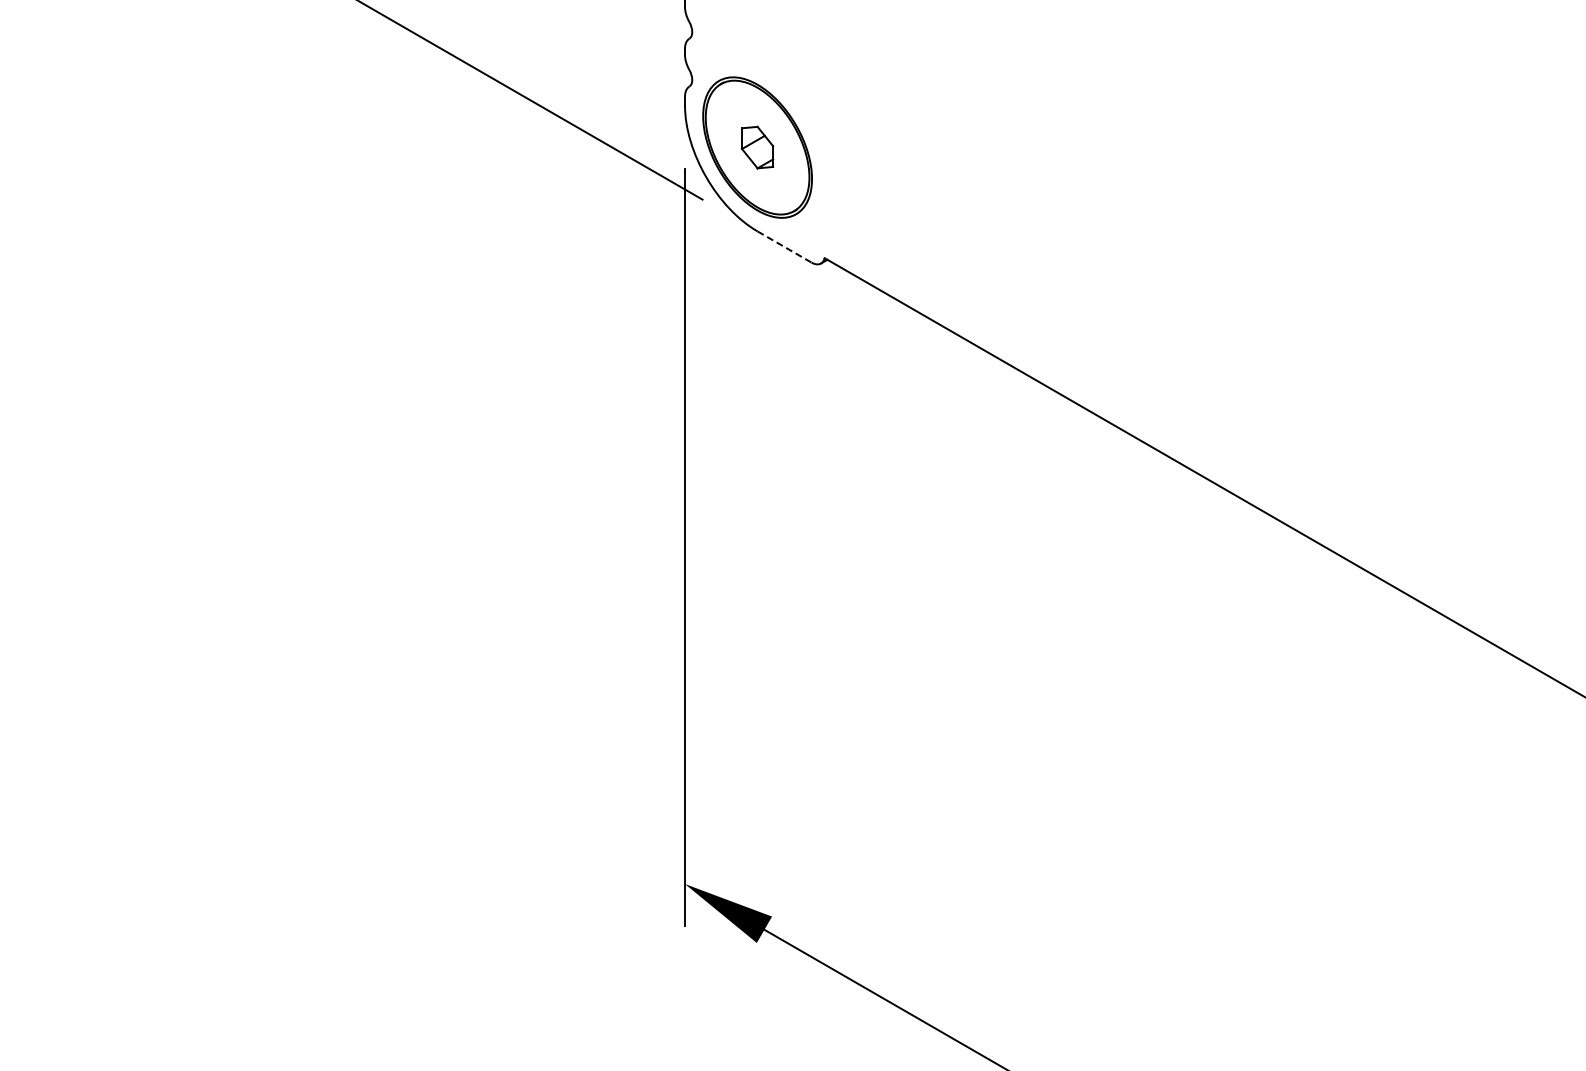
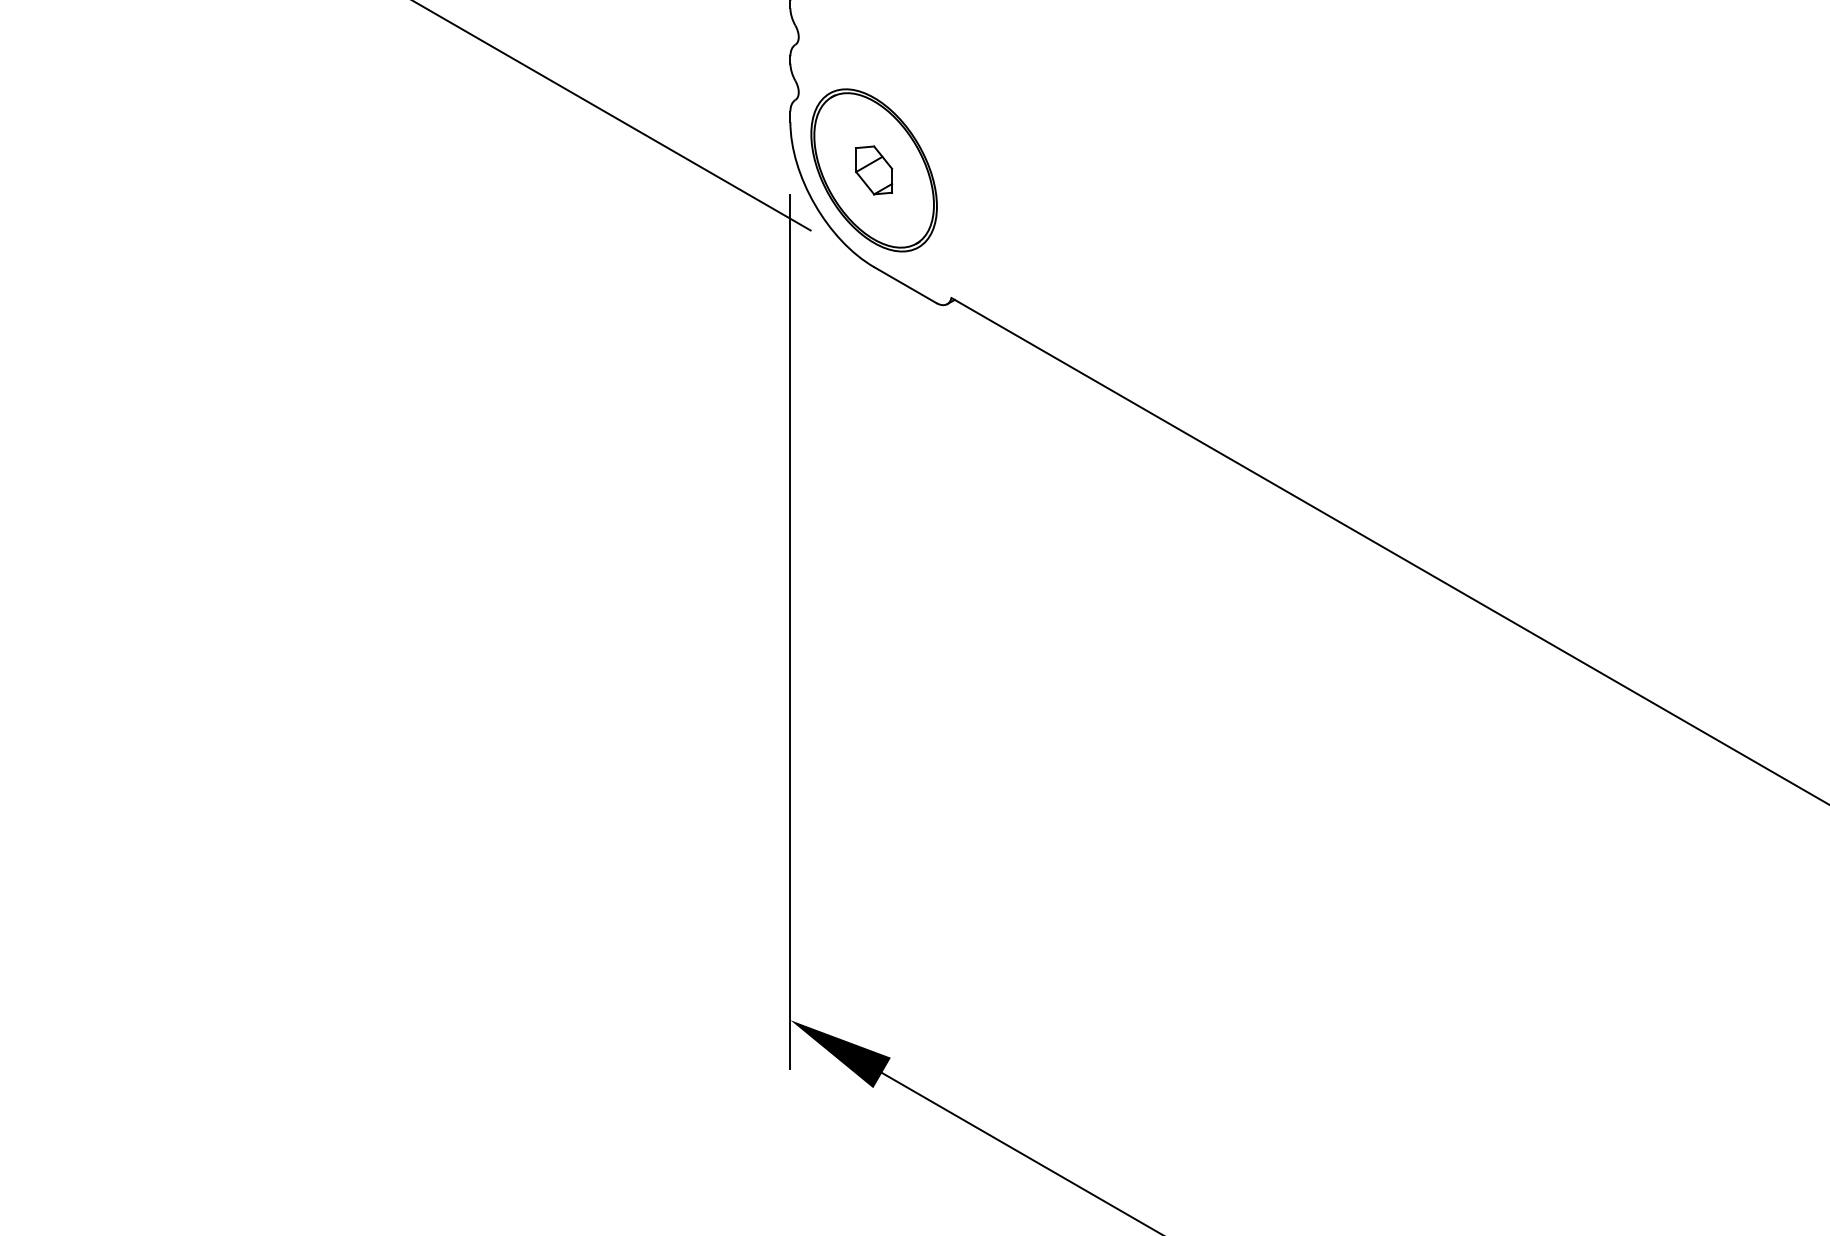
line: (784, 247) -> (905, 285), dashed -> solid

